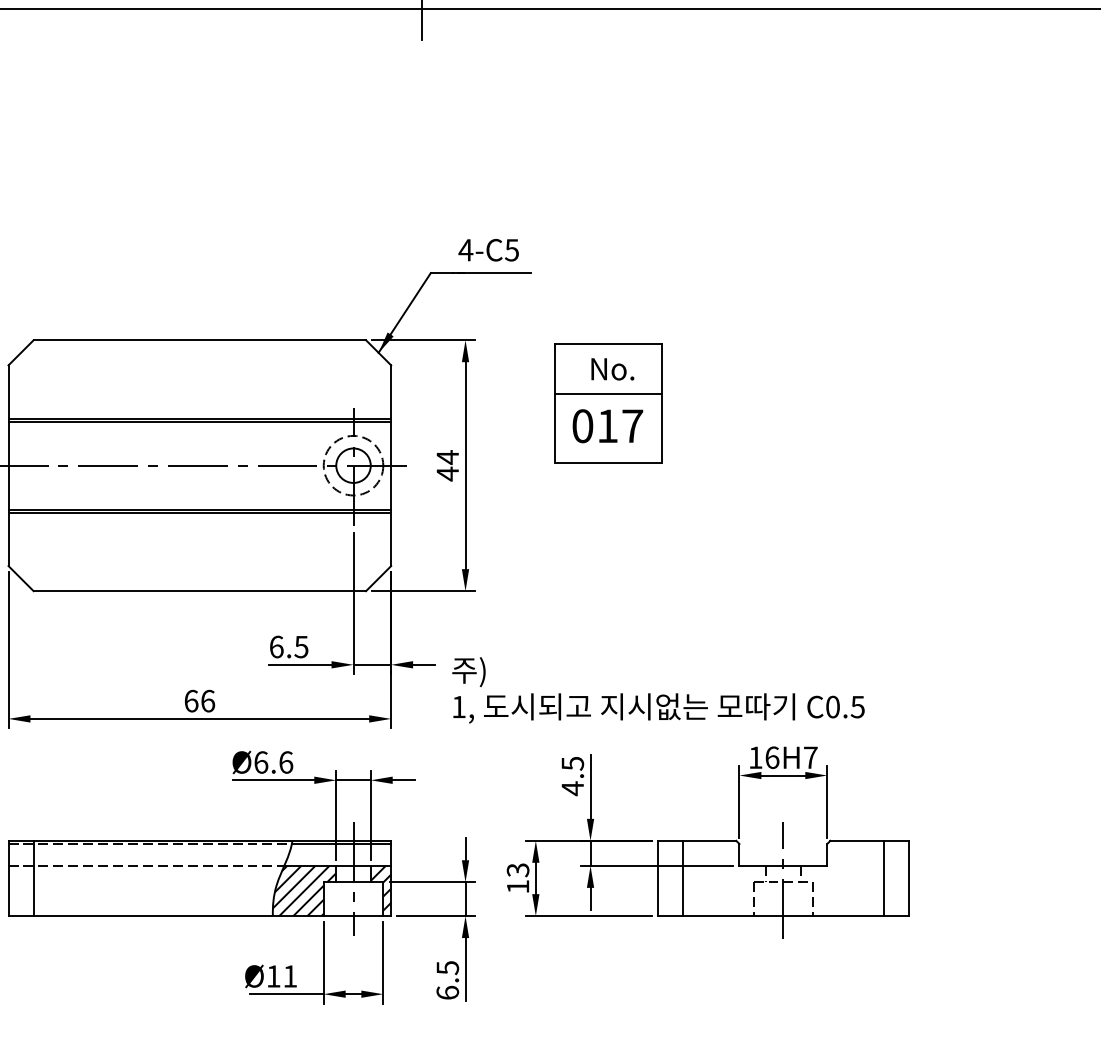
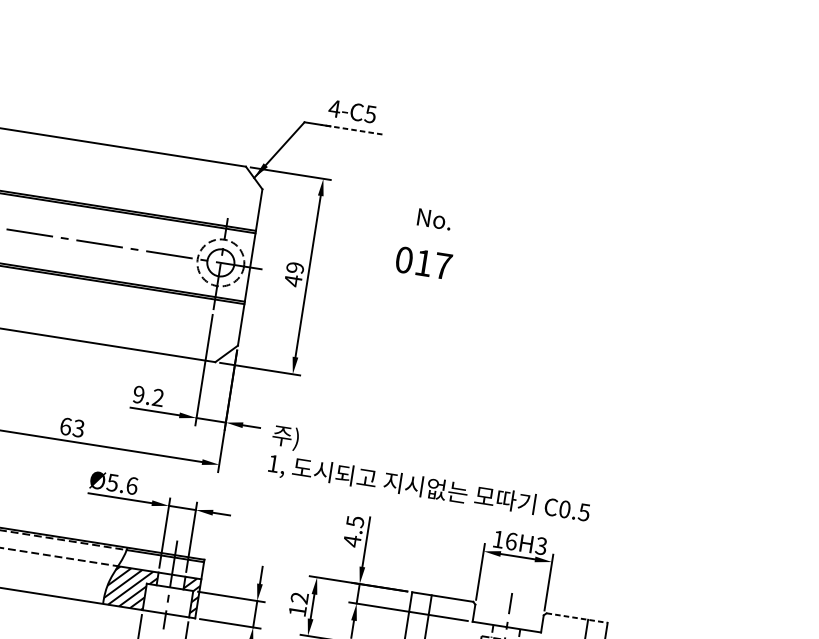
line: (494, 273) -> (354, 130), solid -> dashed
part: (608, 403) -> (427, 245), removed
text: (447, 457) -> (295, 267), 44 -> 49
text: (288, 646) -> (148, 395), 6.5 -> 9.2
text: (207, 700) -> (78, 427), 66 -> 63
text: (810, 757) -> (541, 545), 16H7 -> 16H3
text: (261, 762) -> (112, 482), Ø6.6 -> Ø5.6
line: (870, 840) -> (577, 617), solid -> dashed
text: (518, 870) -> (300, 598), 13 -> 12

